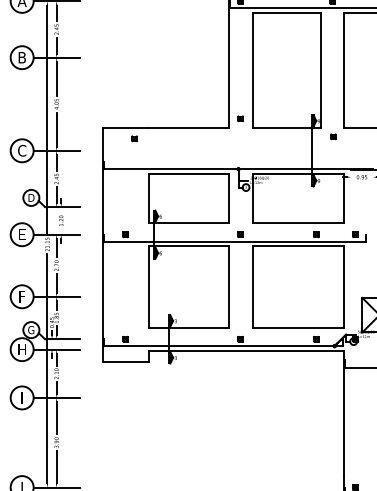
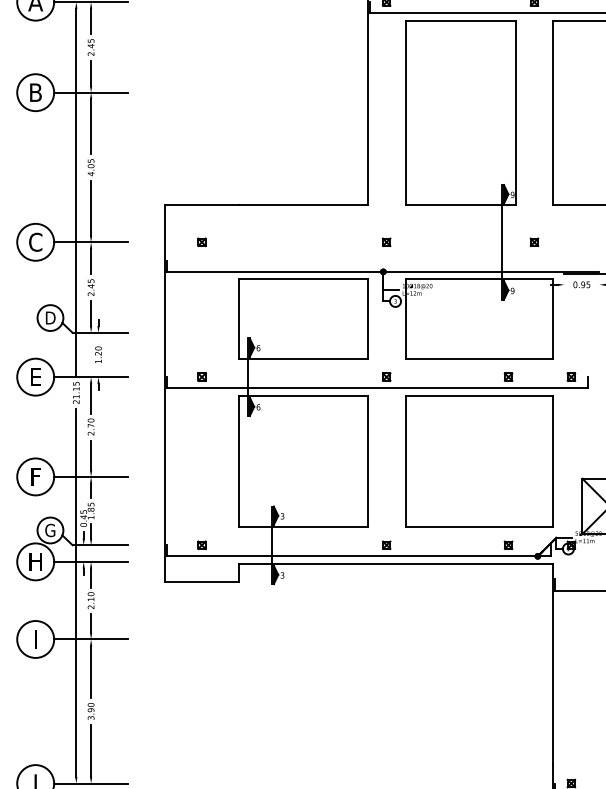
part: (240, 118) -> (386, 241), moved
part: (333, 136) -> (534, 241), moved
part: (134, 138) -> (201, 241), moved

